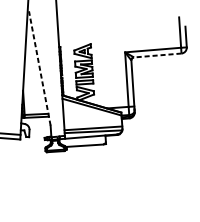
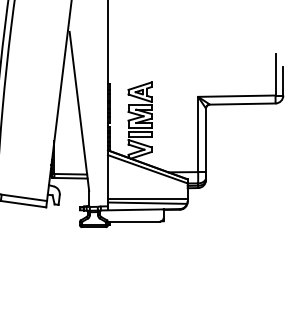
line: (157, 55) -> (242, 104), dashed -> solid
line: (39, 67) -> (79, 110), dashed -> solid

